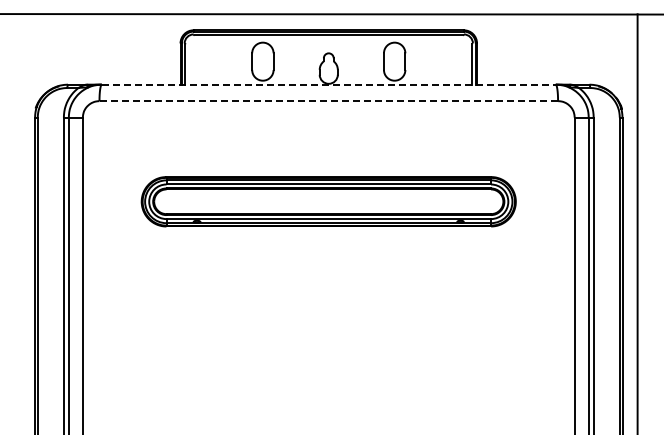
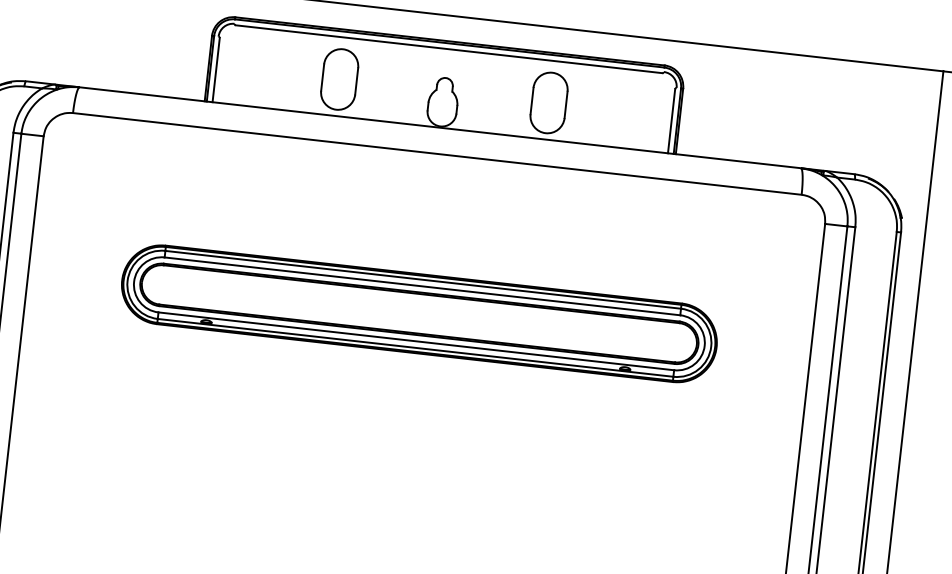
line: (328, 84) -> (439, 127), dashed -> solid
line: (328, 101) -> (436, 154), dashed -> solid

